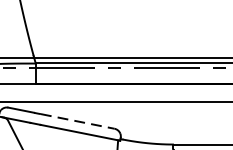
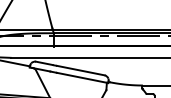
line: (78, 121) -> (81, 70), dashed -> solid

